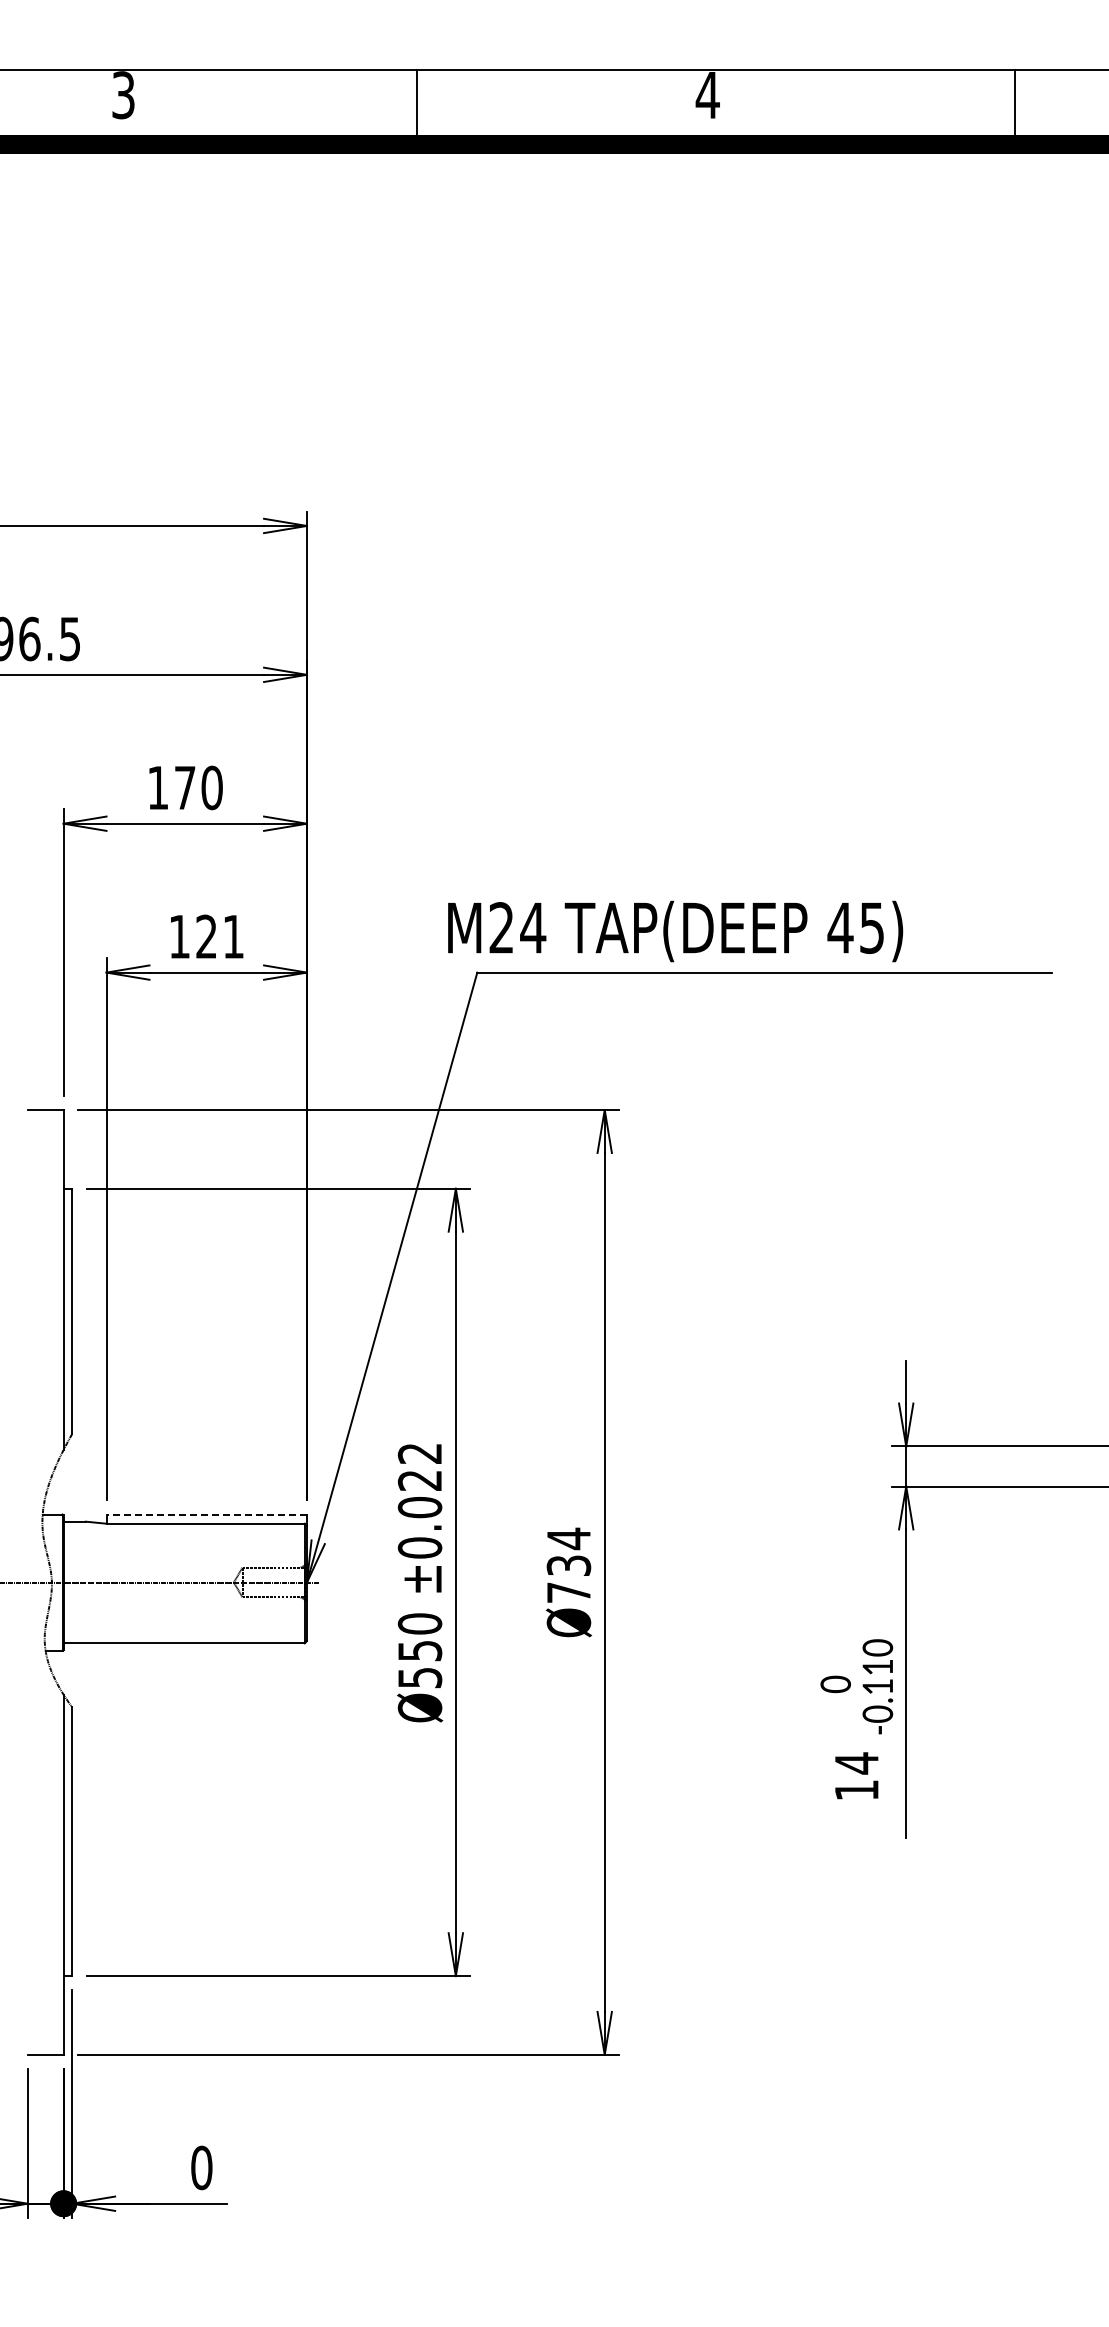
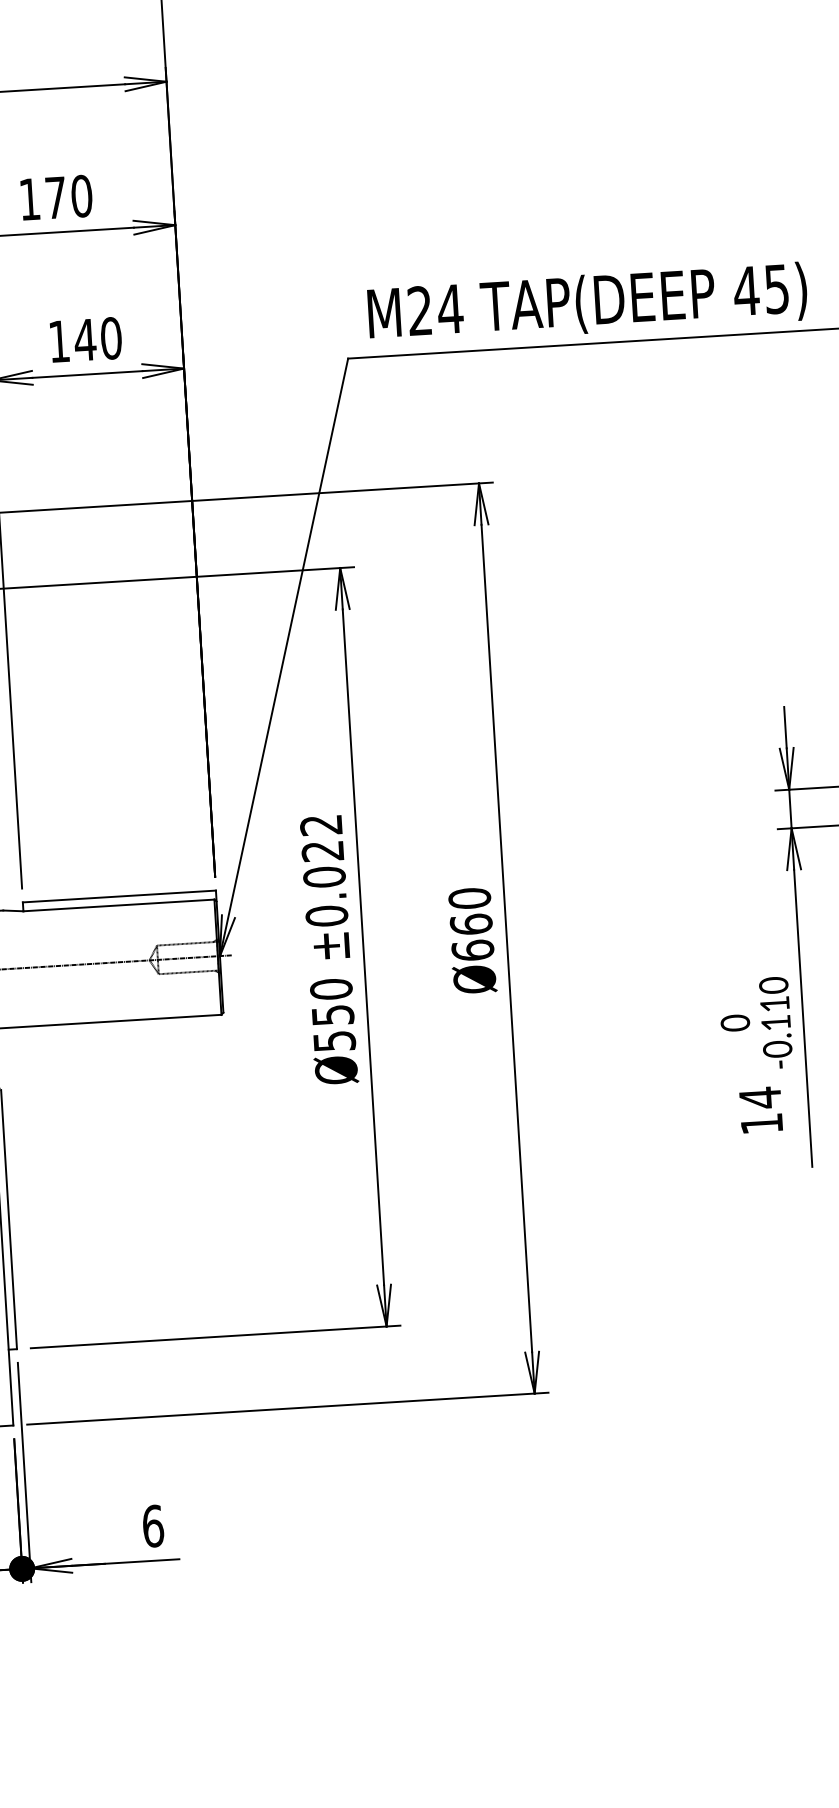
text: (675, 931) -> (587, 304), moved
text: (219, 936) -> (97, 338), 121 -> 140
line: (206, 1514) -> (119, 896), dashed -> solid
text: (568, 1565) -> (470, 924), Ø734 -> Ø660
text: (201, 2167) -> (152, 1525), 0 -> 6

